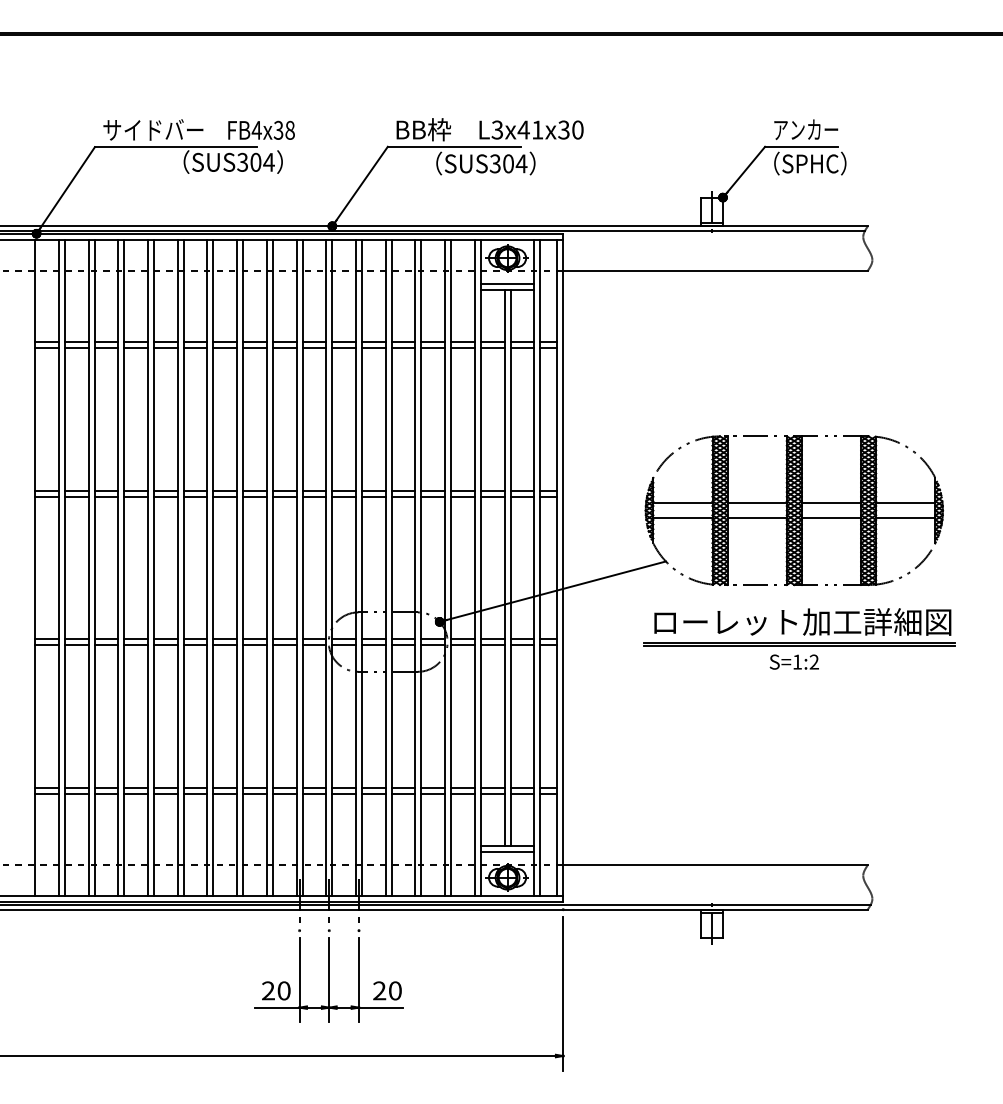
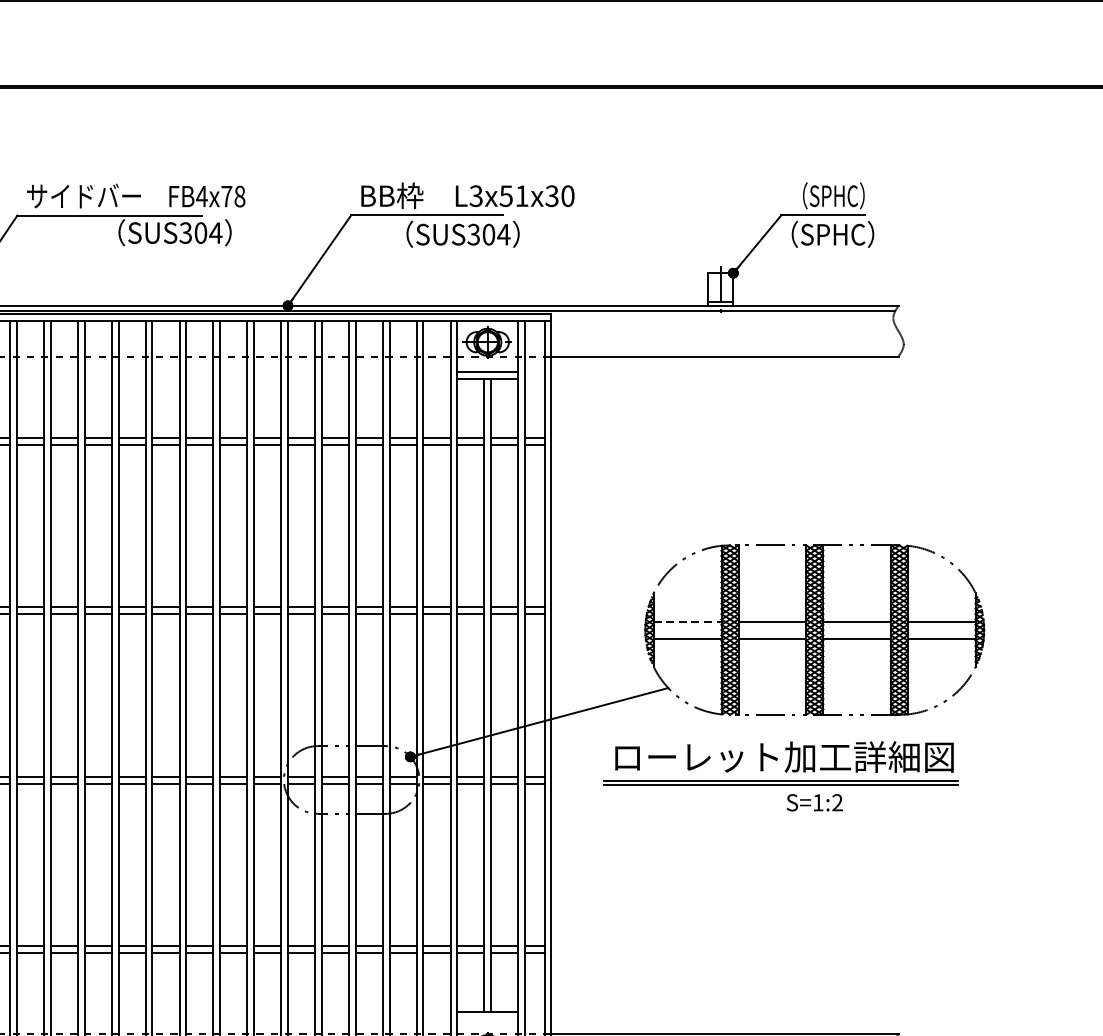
text: (278, 129) -> (226, 195), FB4x38 -> FB4x78
text: (523, 129) -> (505, 195), L3x41x30 -> L3x51x30
text: (806, 129) -> (828, 195), アンカー -> （SPHC）
line: (682, 503) -> (687, 621), solid -> dashed
part: (799, 627) -> (780, 763), moved
line: (507, 851) -> (487, 1018), removed

